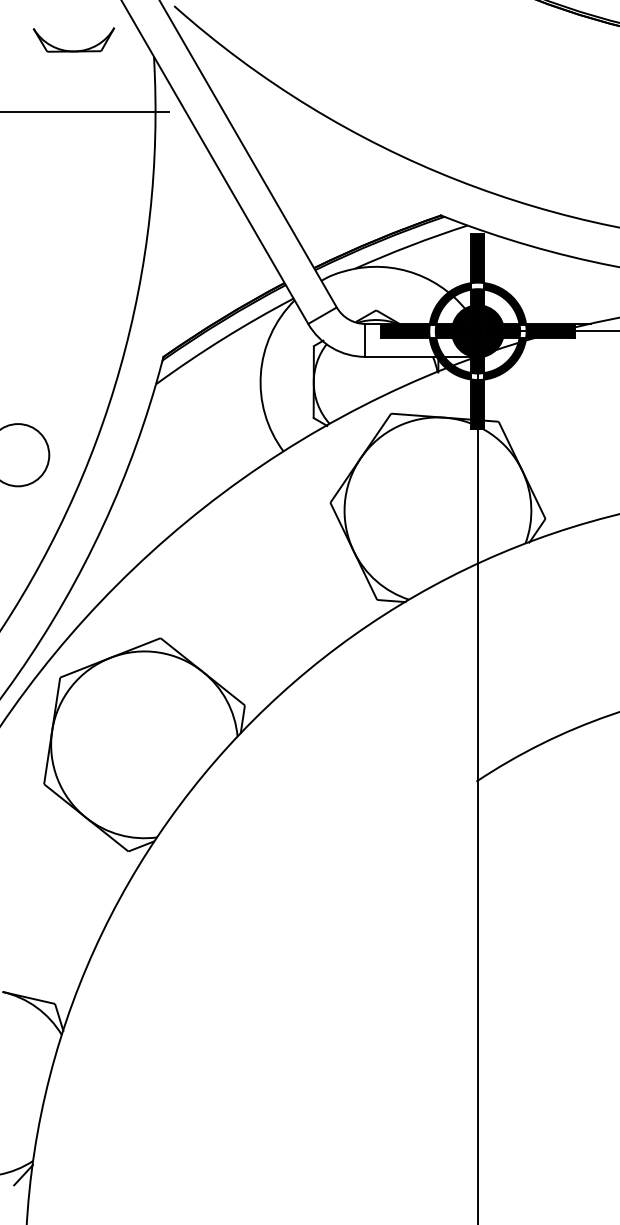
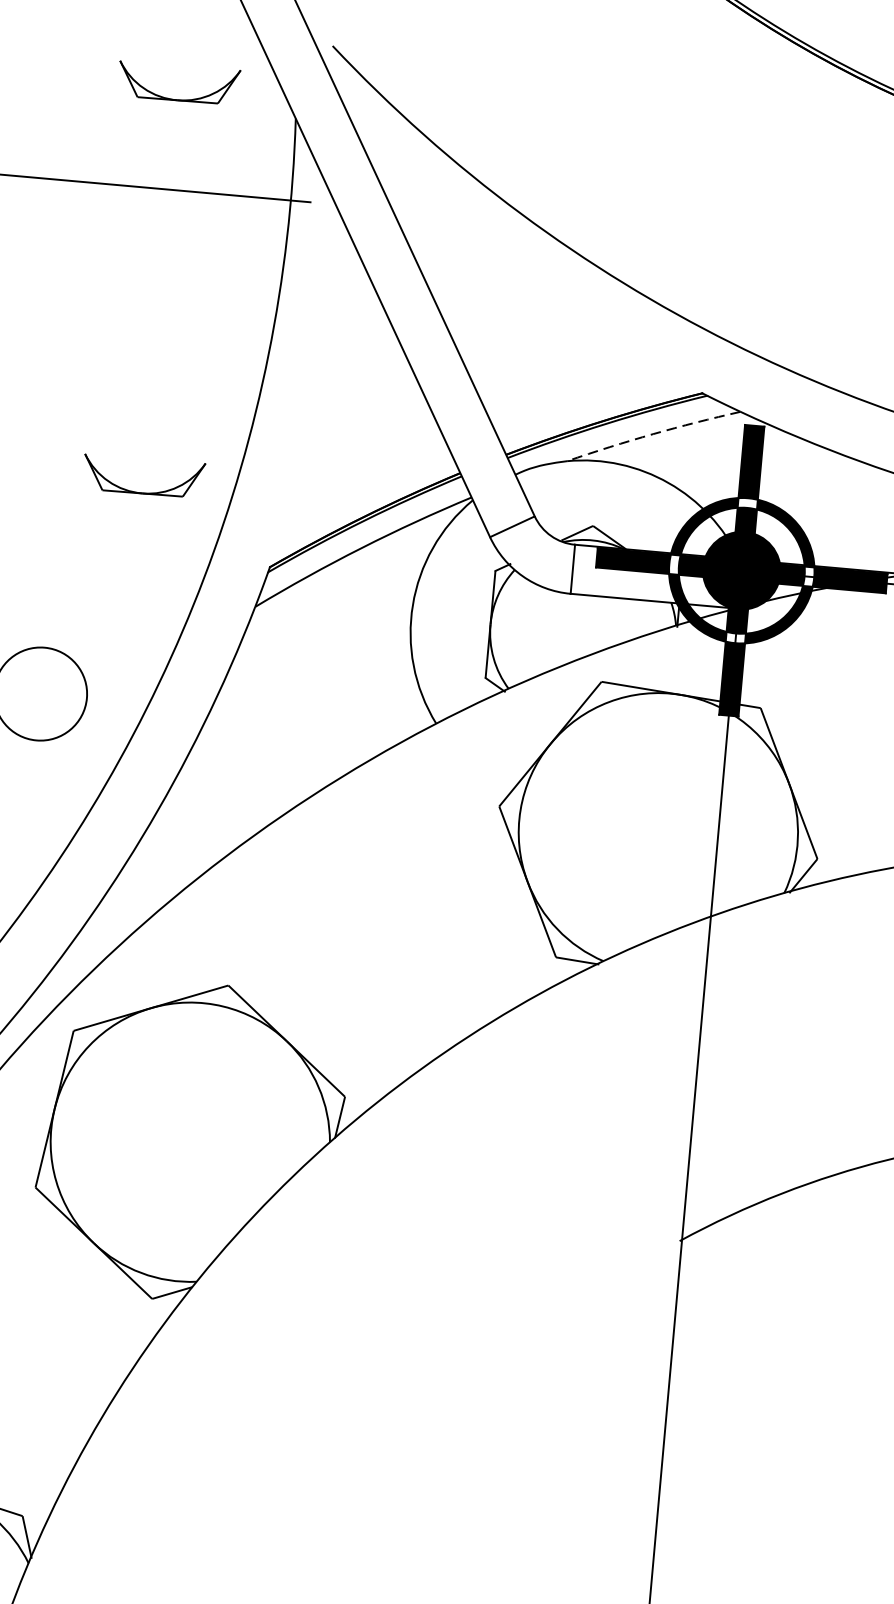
arc: (410, 245) -> (652, 433), solid -> dashed
part: (73, 314) -> (141, 491), added

